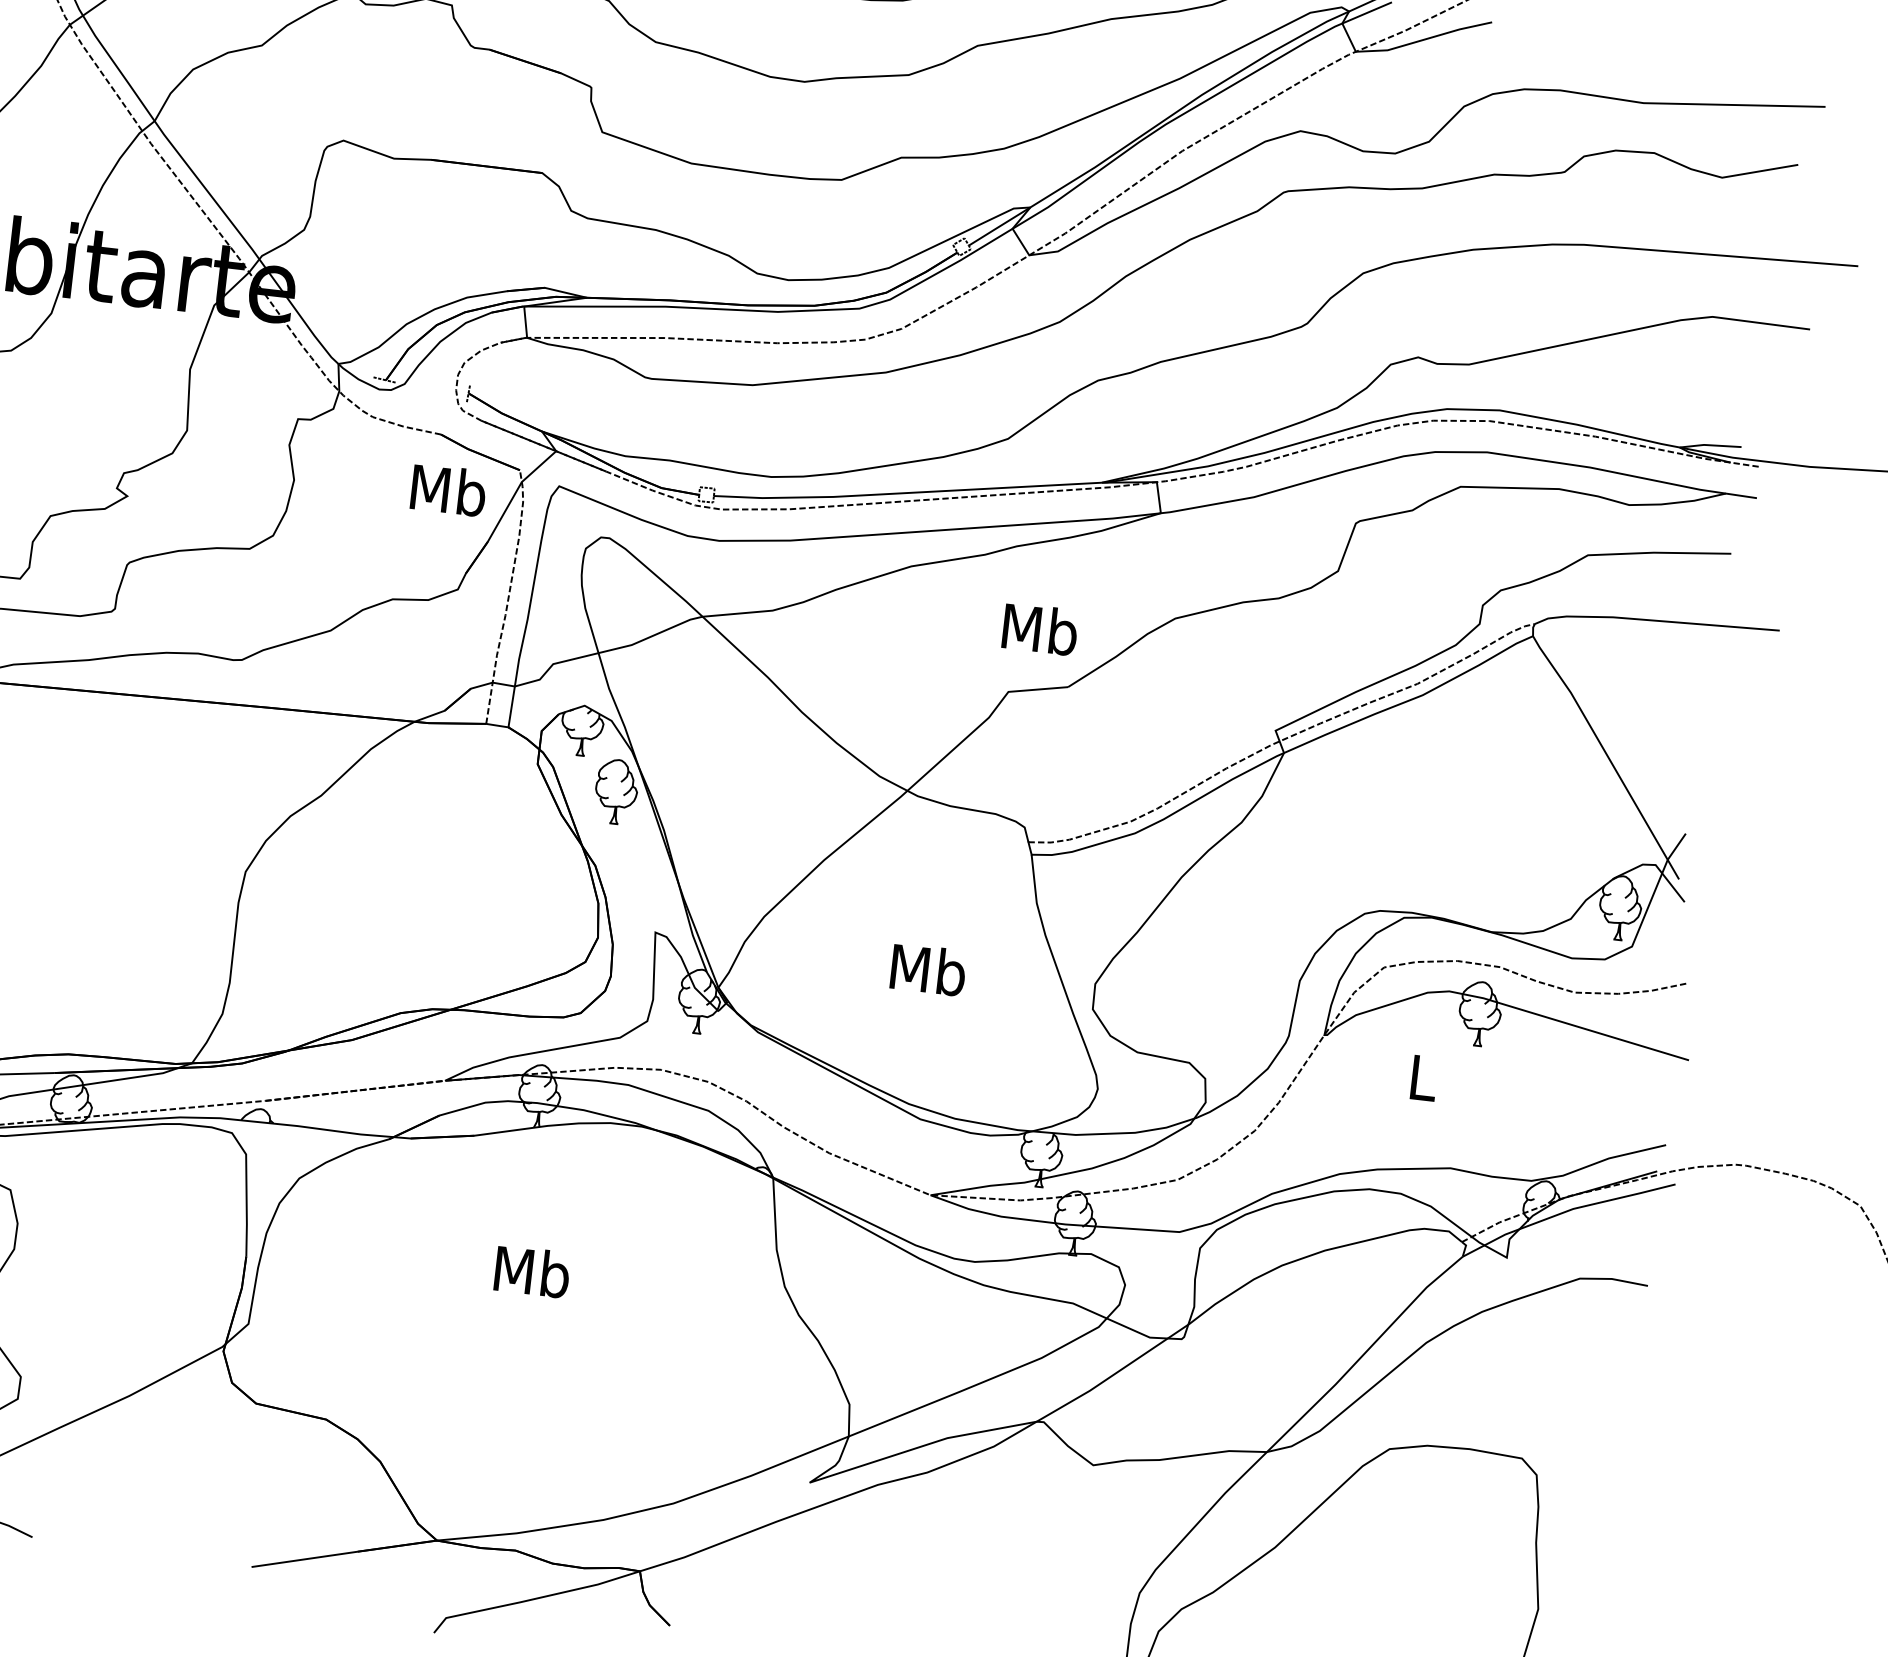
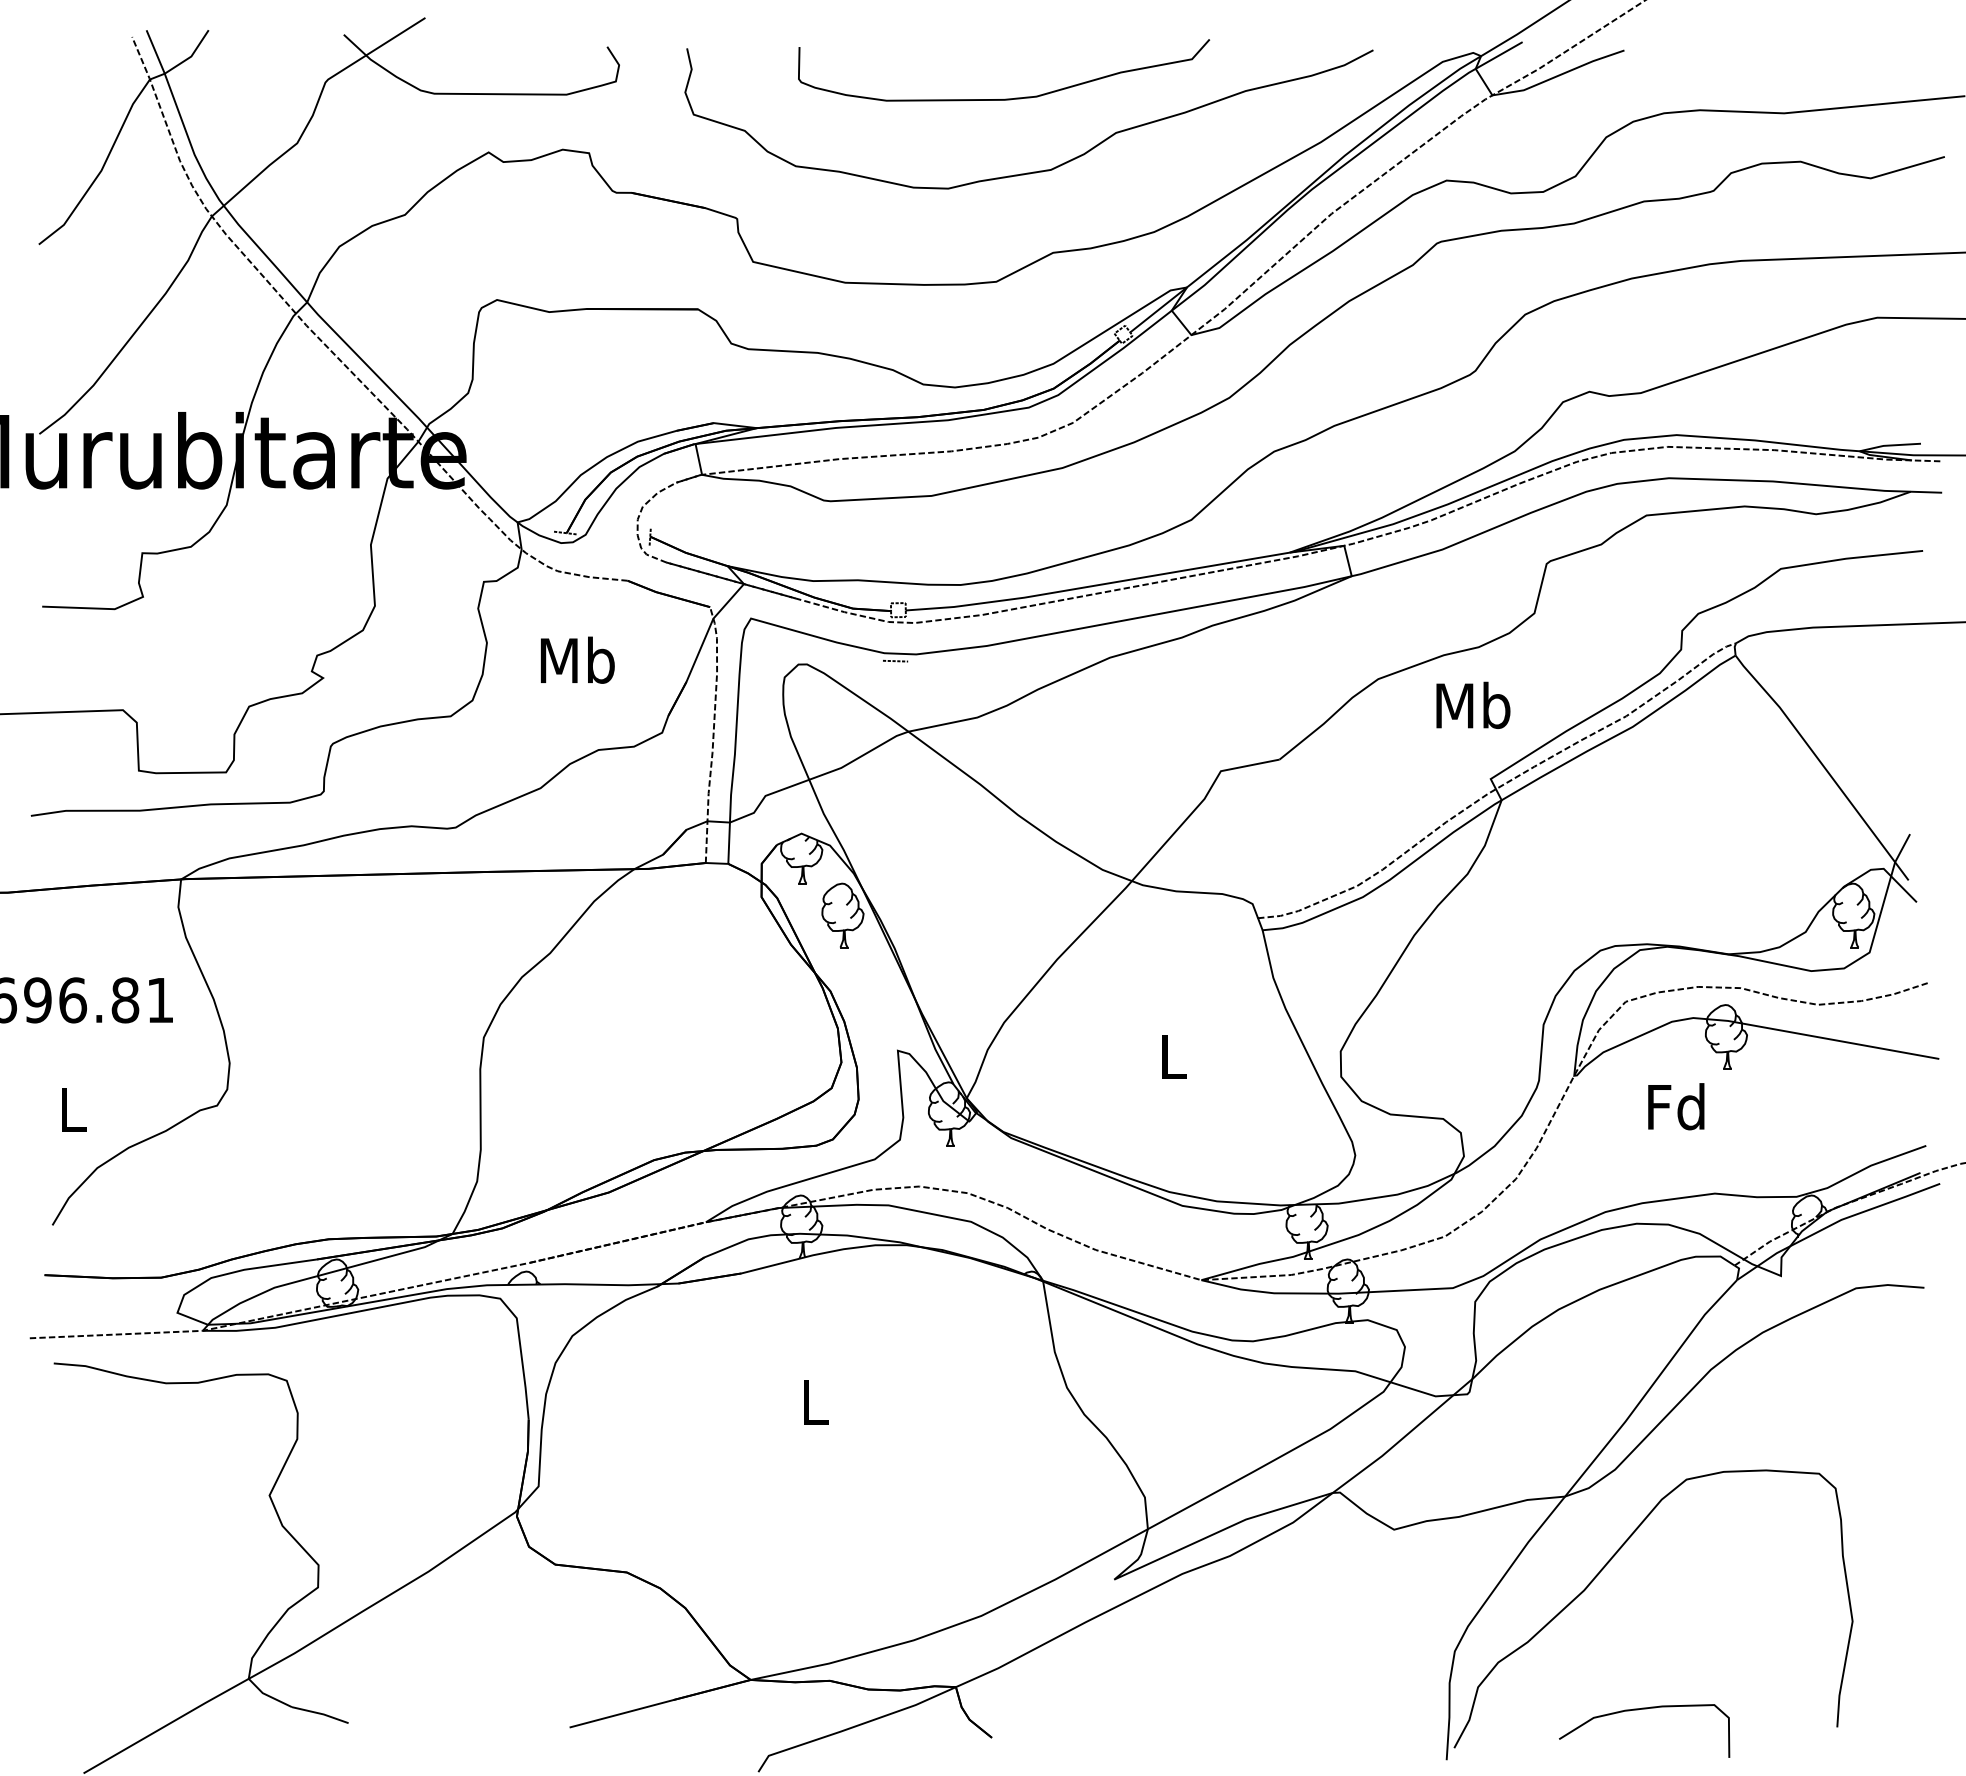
text: (448, 489) -> (577, 659), moved
line: (697, 544) -> (895, 660), added
text: (1040, 628) -> (1473, 704), moved
text: (928, 969) -> (1173, 1056), Mb -> L
text: (1422, 1077) -> (1676, 1106), L -> Fd
text: (532, 1271) -> (814, 1401), Mb -> L

